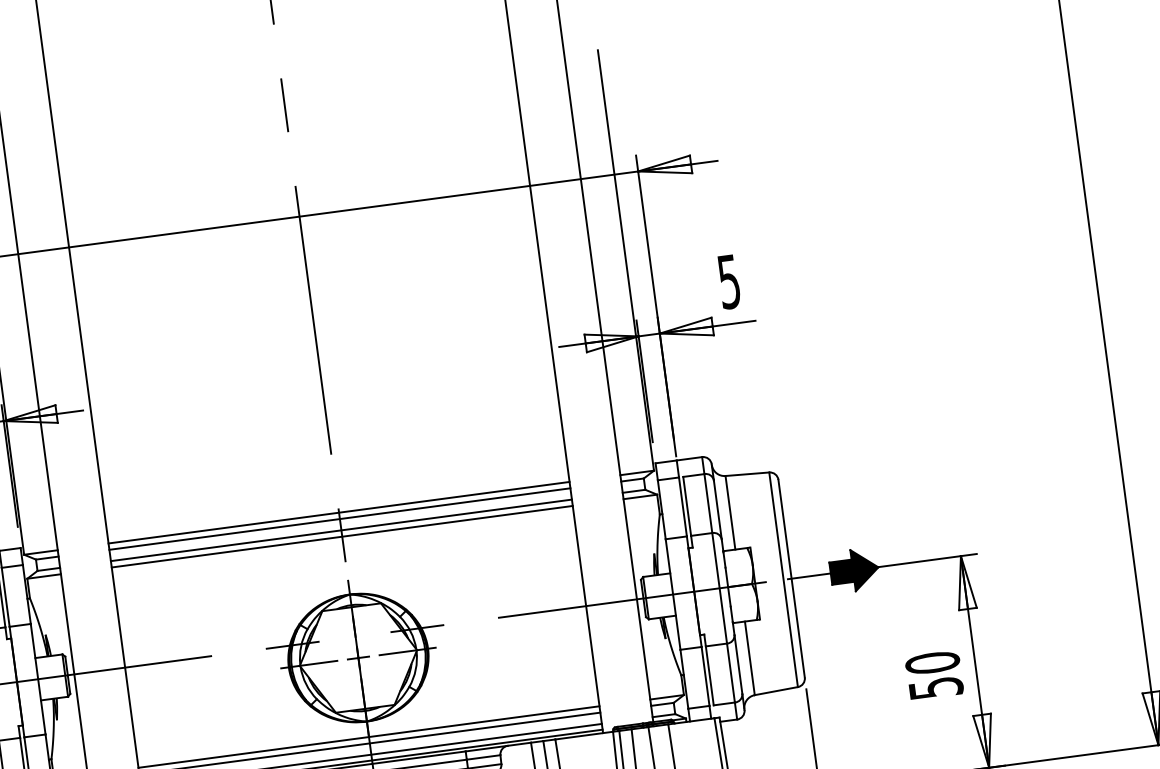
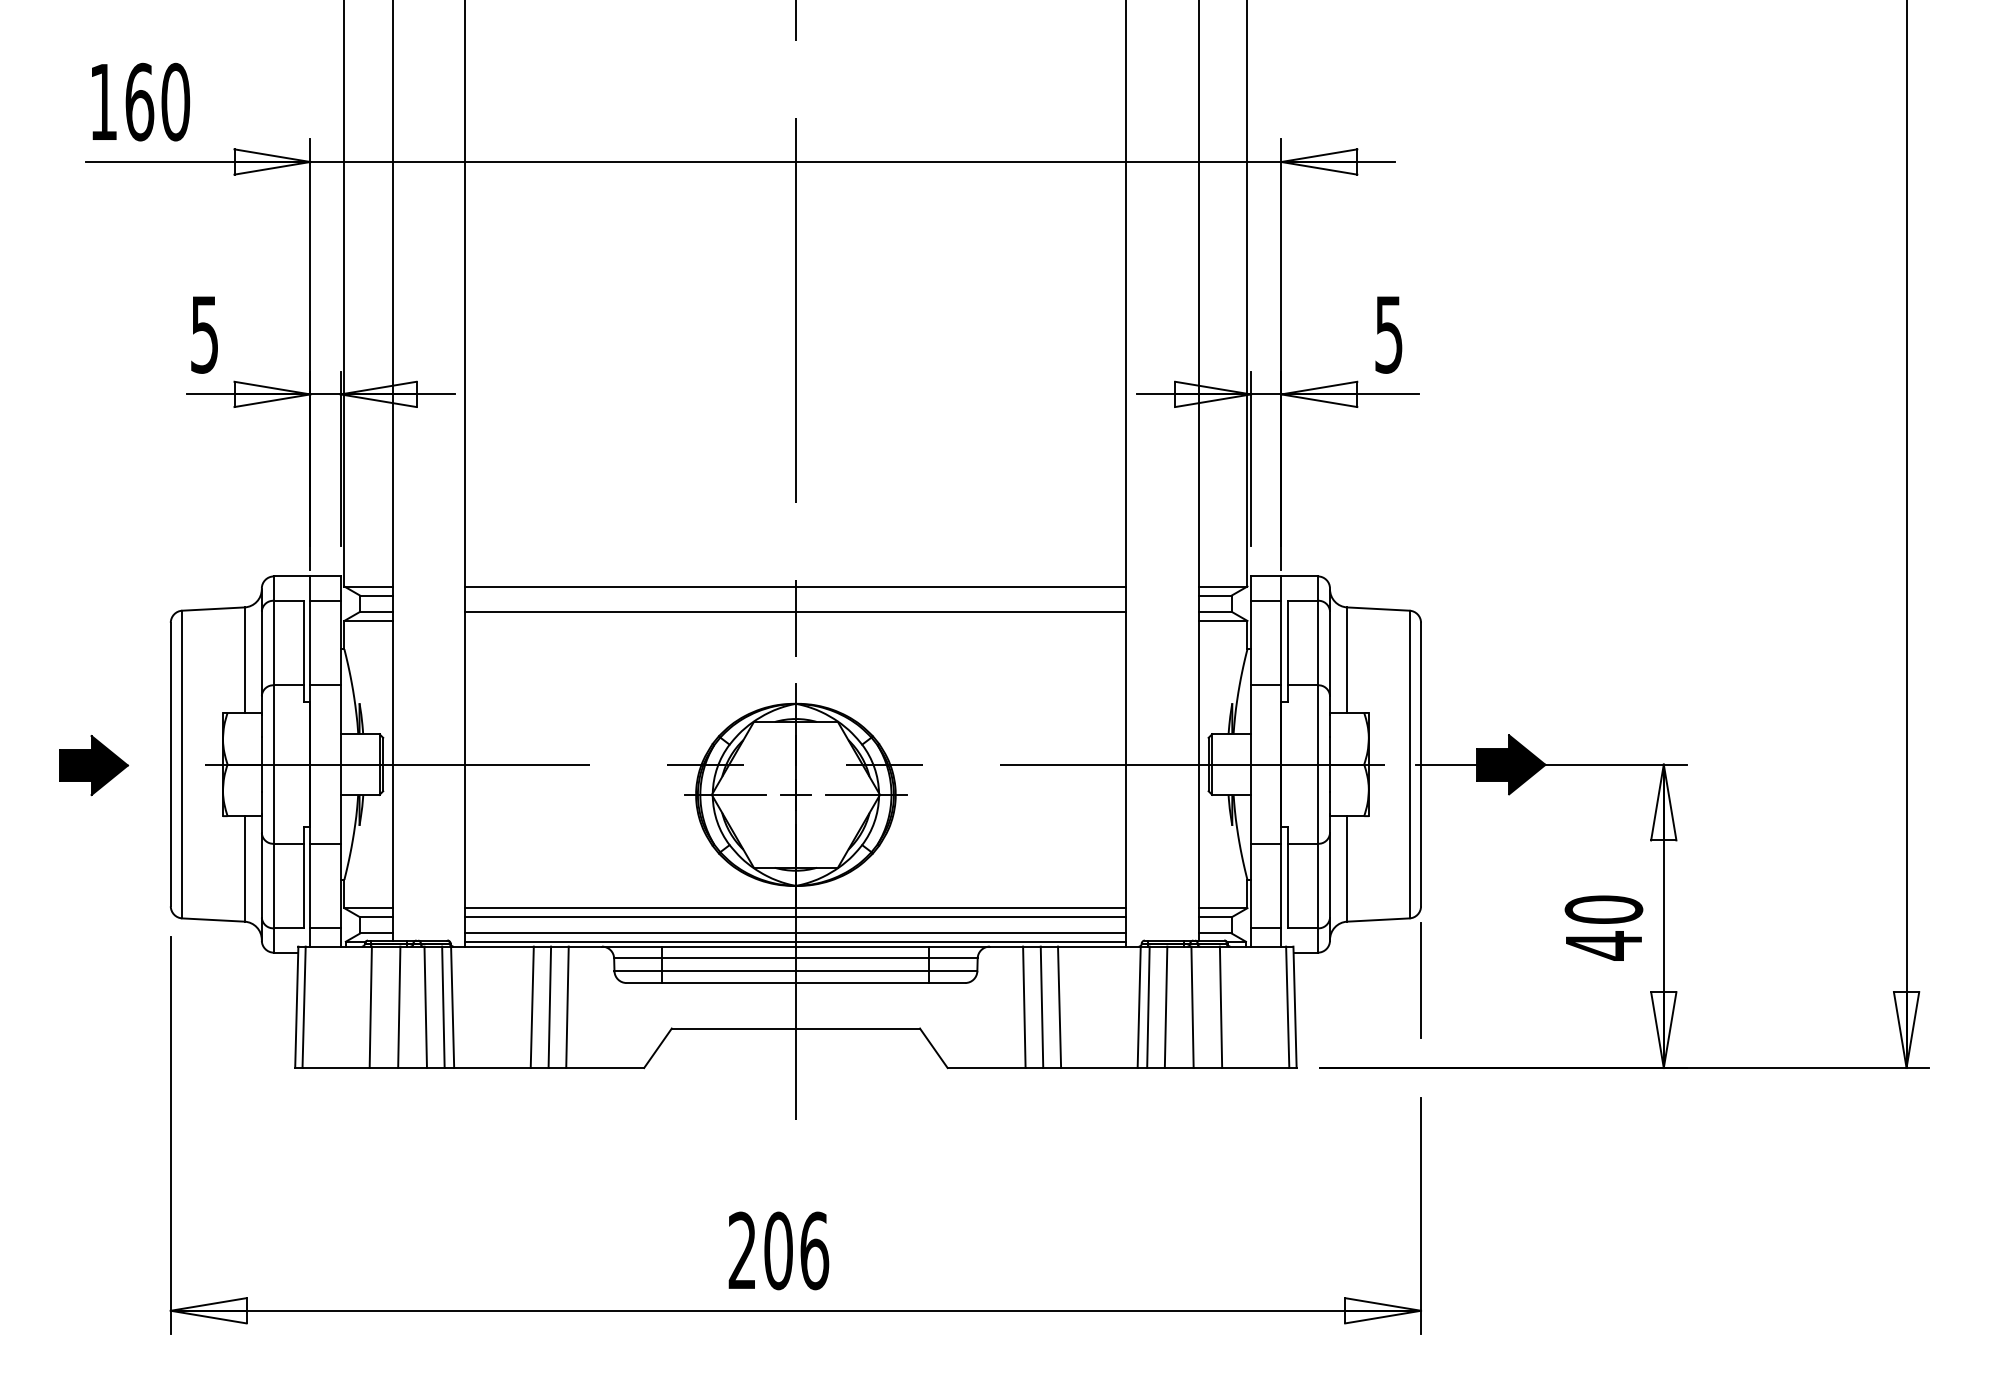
line: (339, 519) -> (795, 595), removed
line: (341, 536) -> (795, 620), removed
text: (936, 687) -> (1604, 945), 50 -> 40

